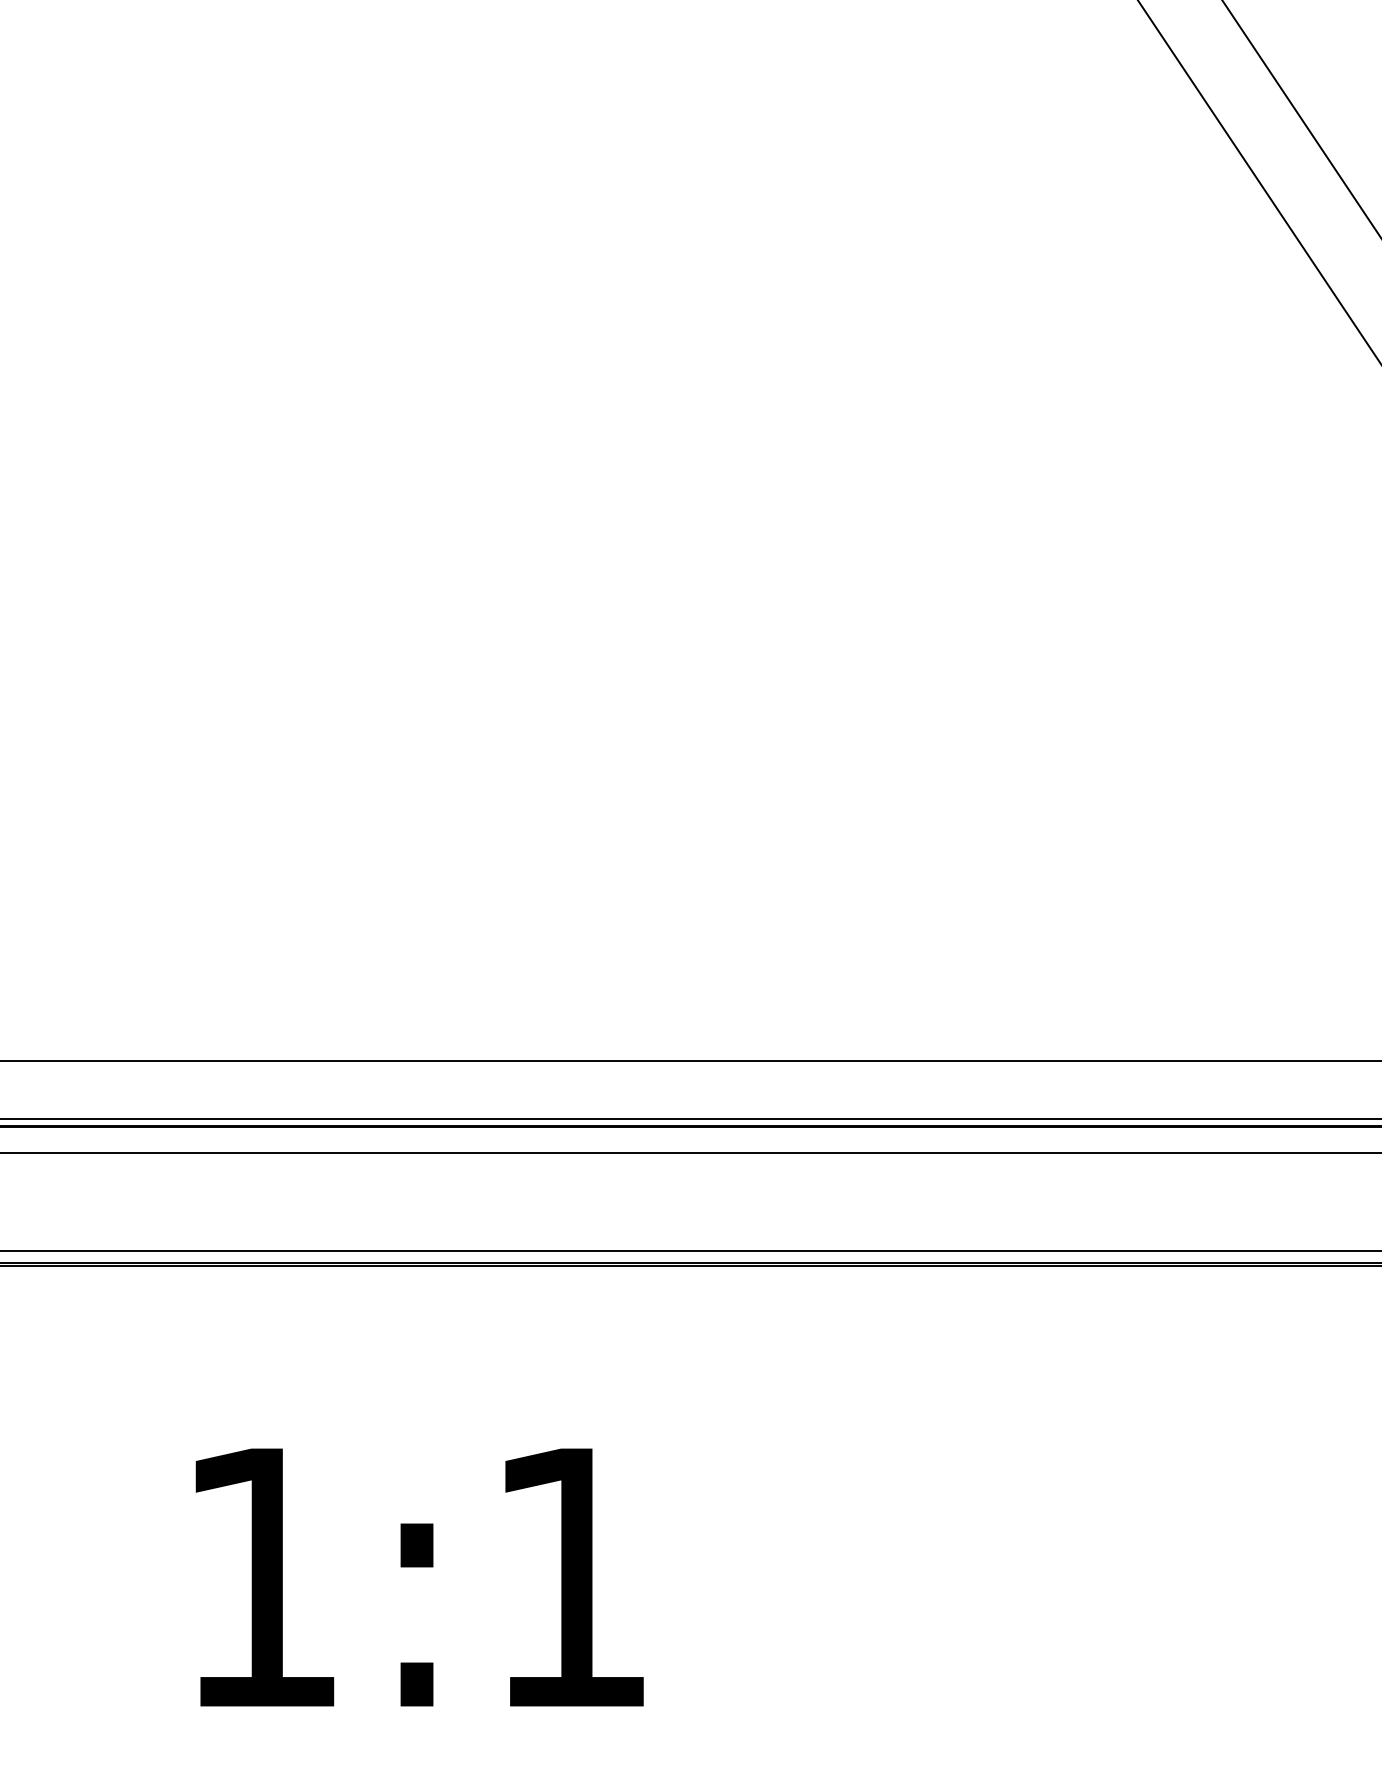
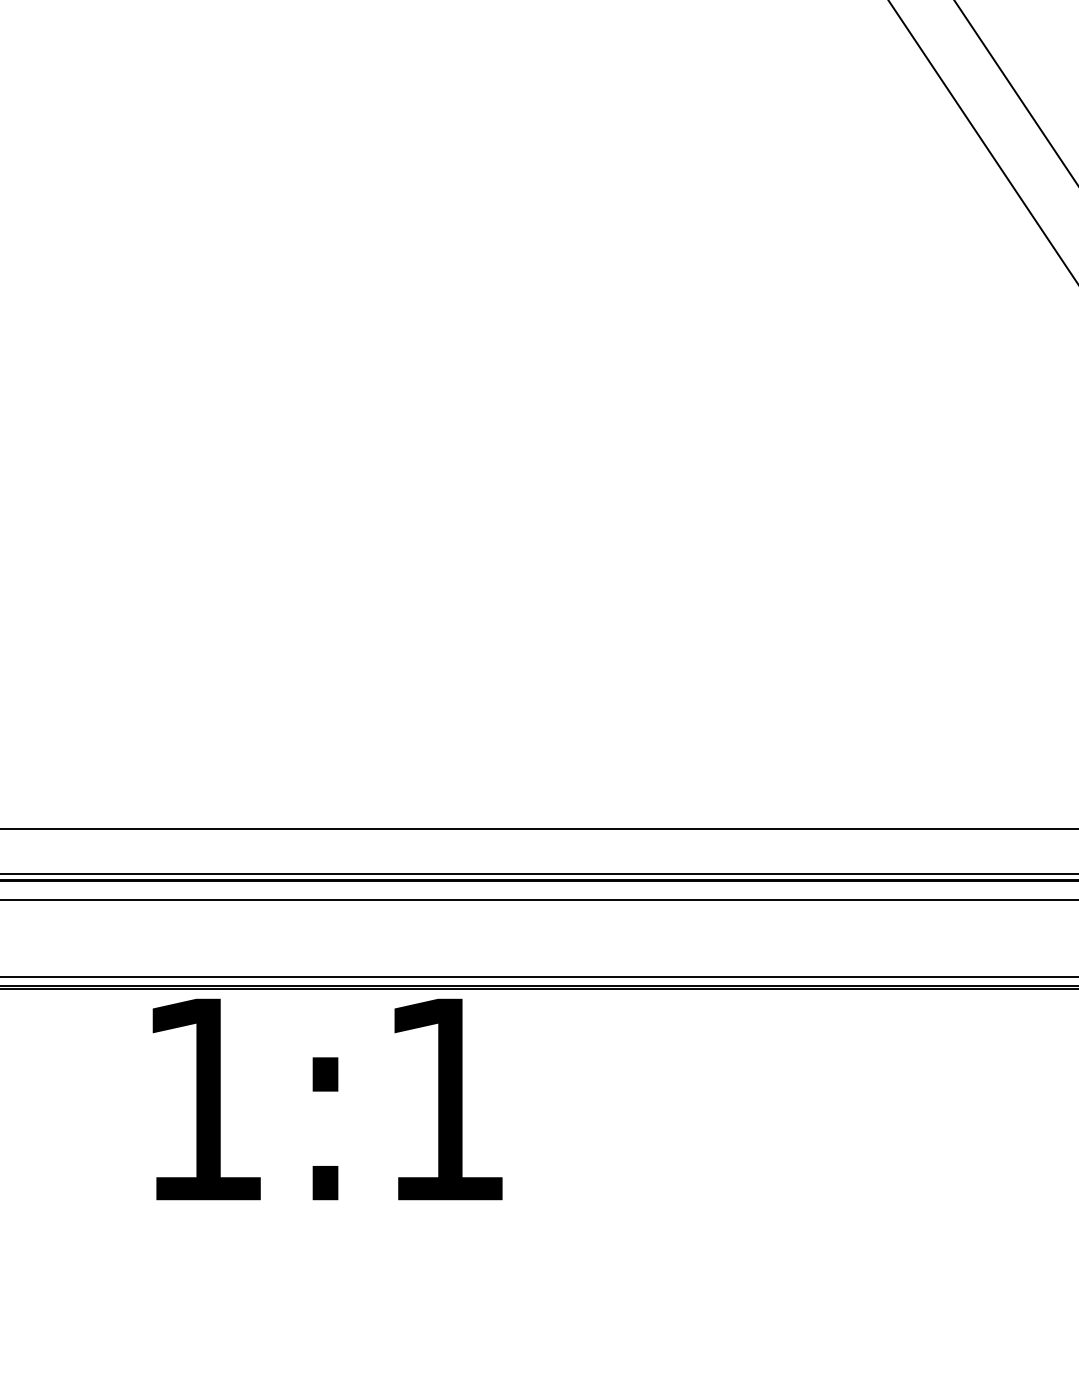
text: (419, 1577) -> (327, 1099), moved

